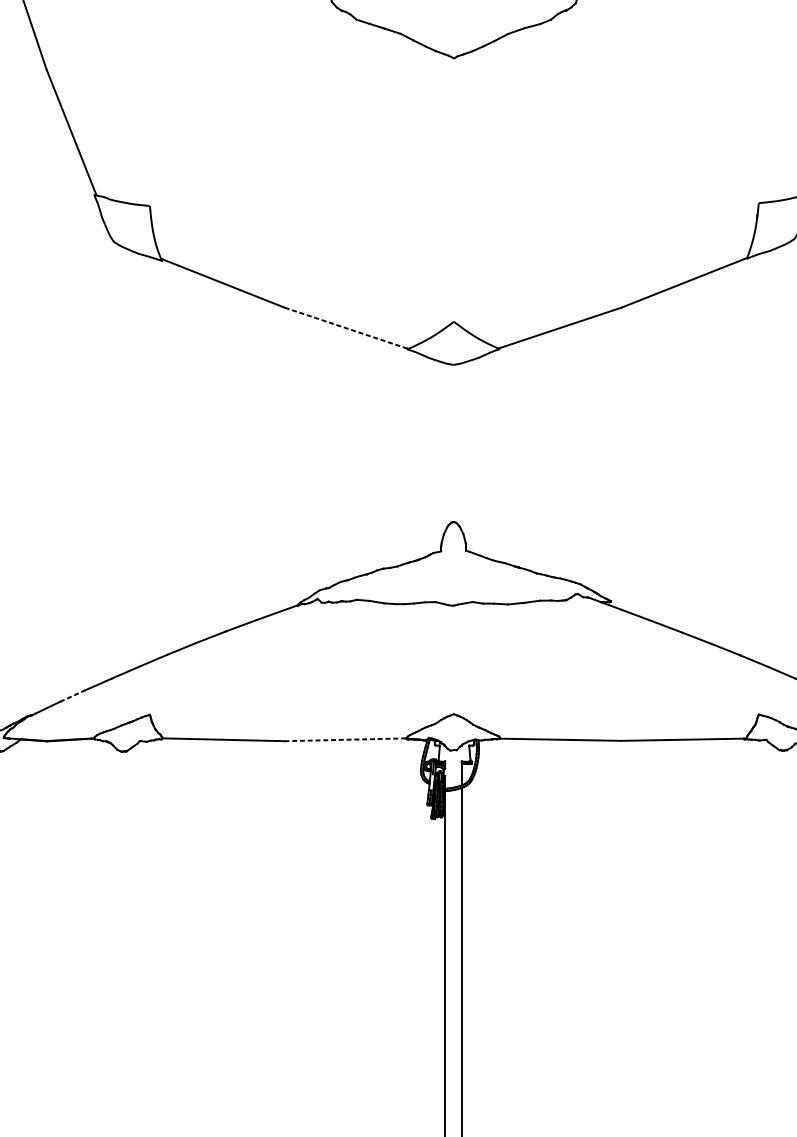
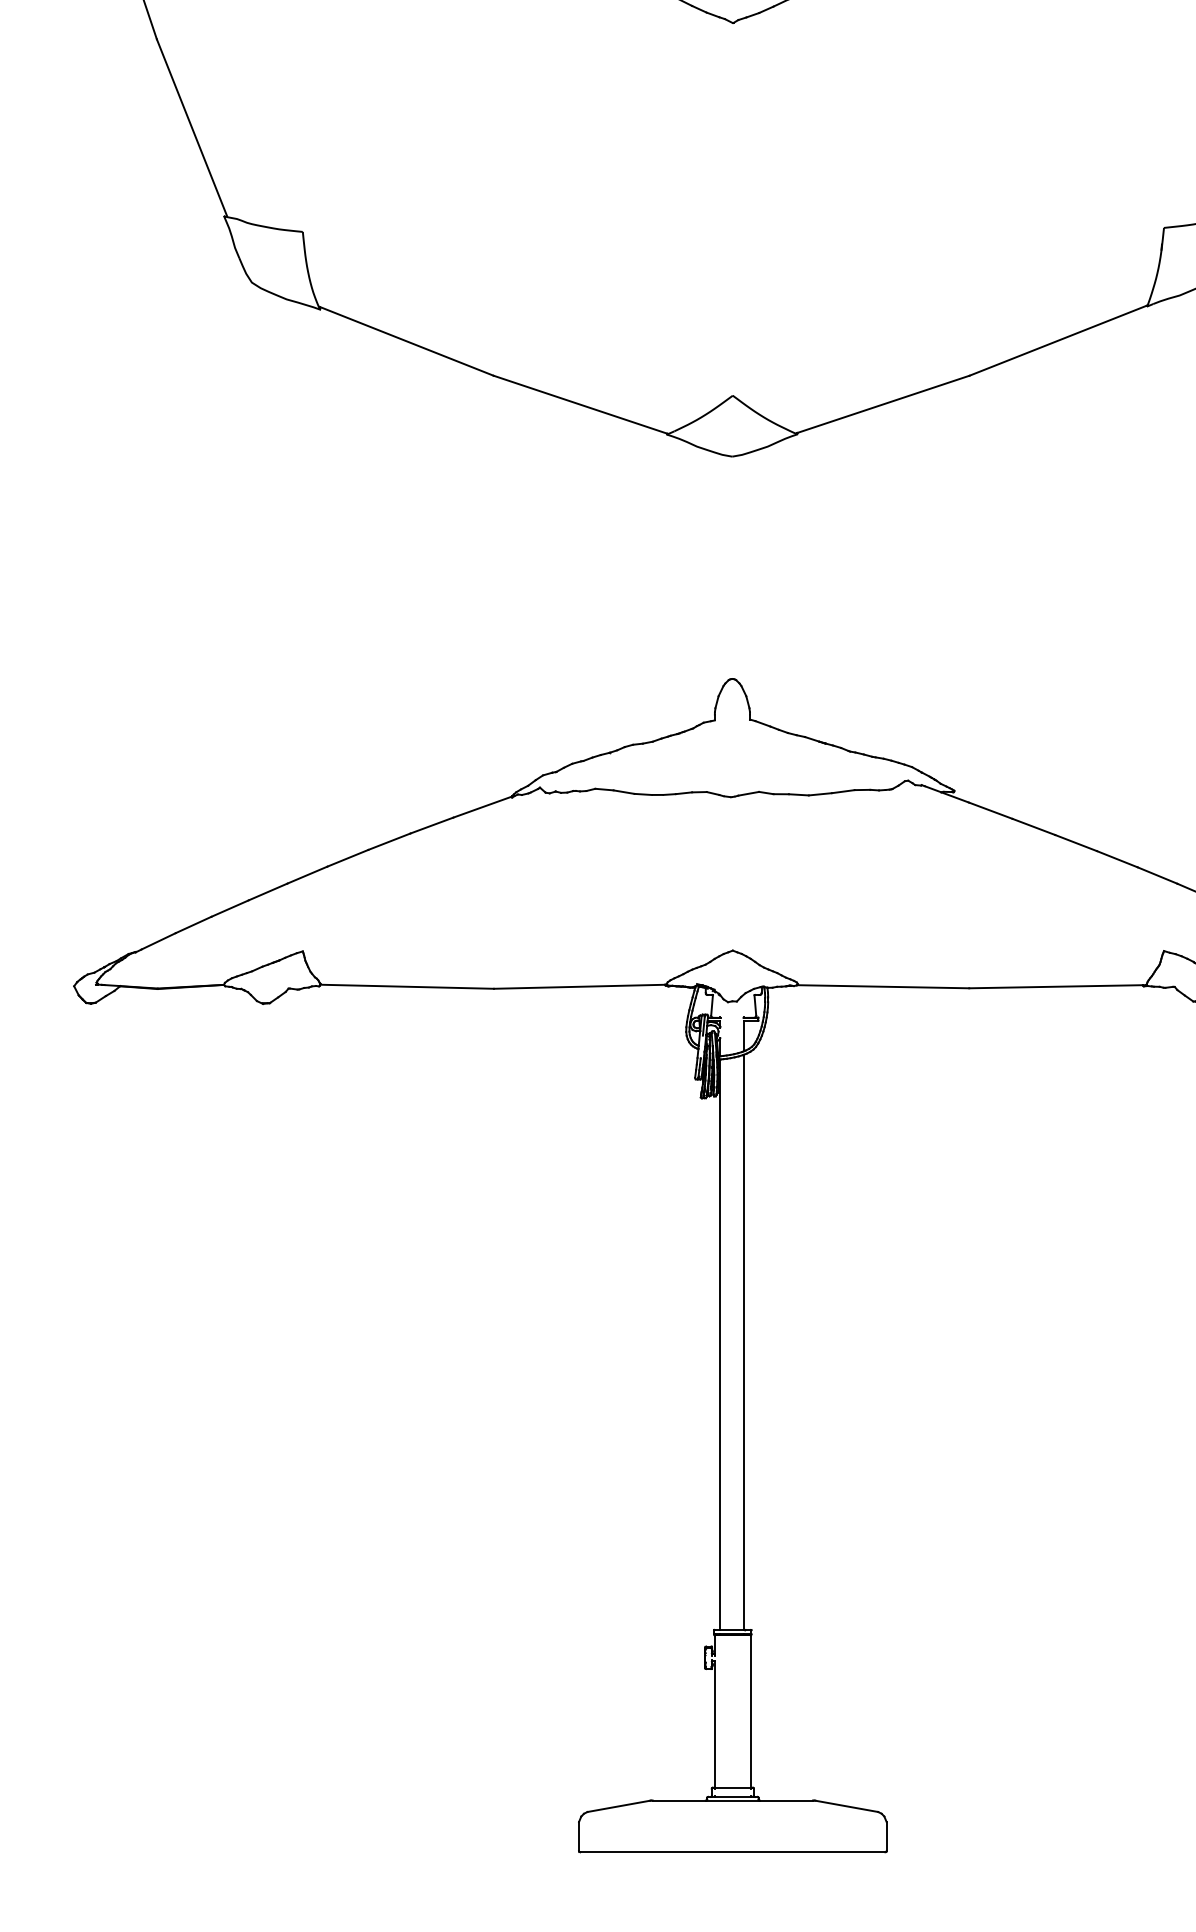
line: (345, 328) -> (579, 404), dashed -> solid
line: (72, 695) -> (193, 924), dashed -> solid
line: (345, 739) -> (579, 986), dashed -> solid

